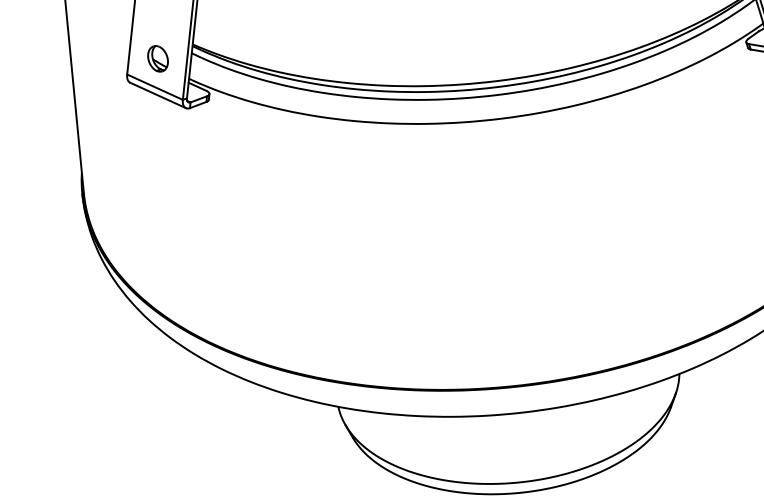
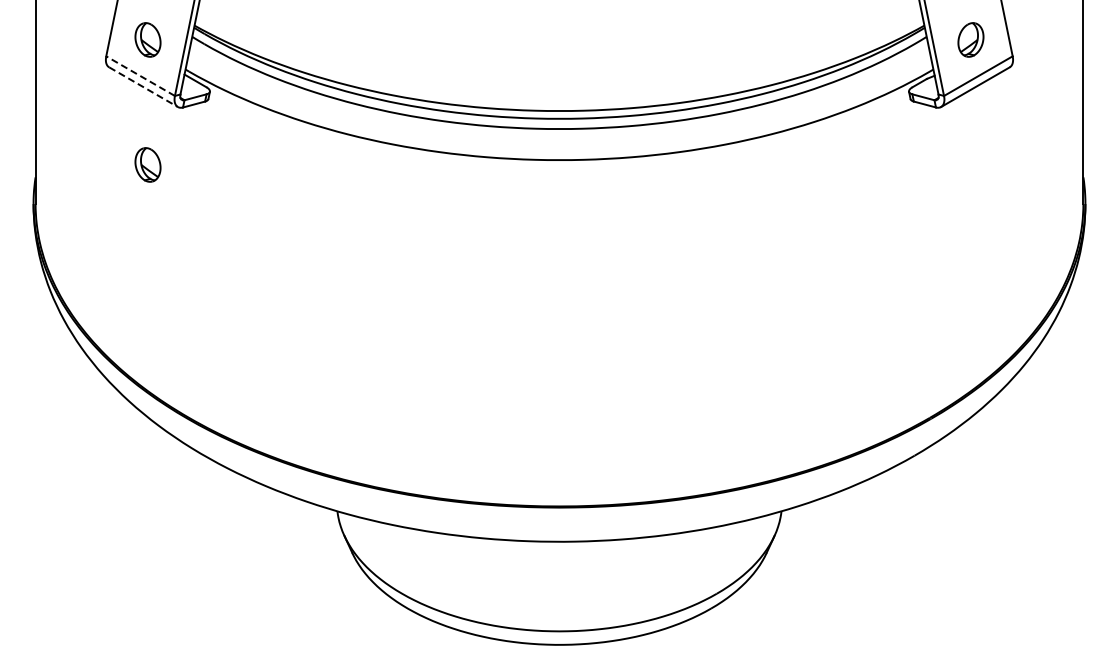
line: (154, 87) -> (140, 76), solid -> dashed
line: (158, 95) -> (143, 87), solid -> dashed
part: (166, 154) -> (147, 164), added

